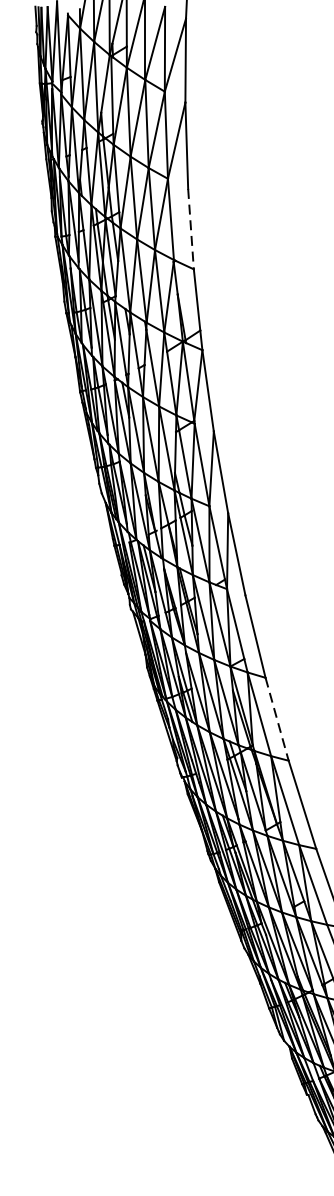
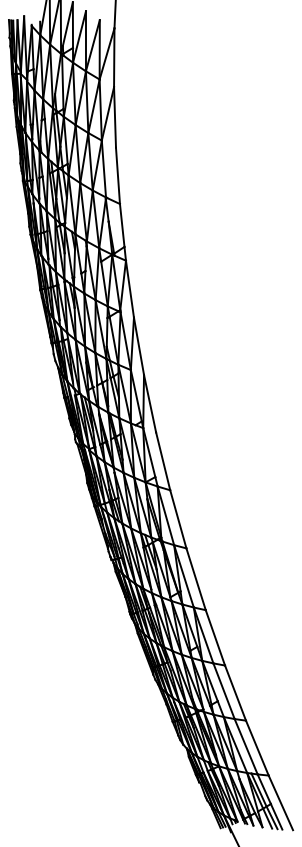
line: (191, 230) -> (118, 176), dashed -> solid
line: (277, 719) -> (178, 519), dashed -> solid

